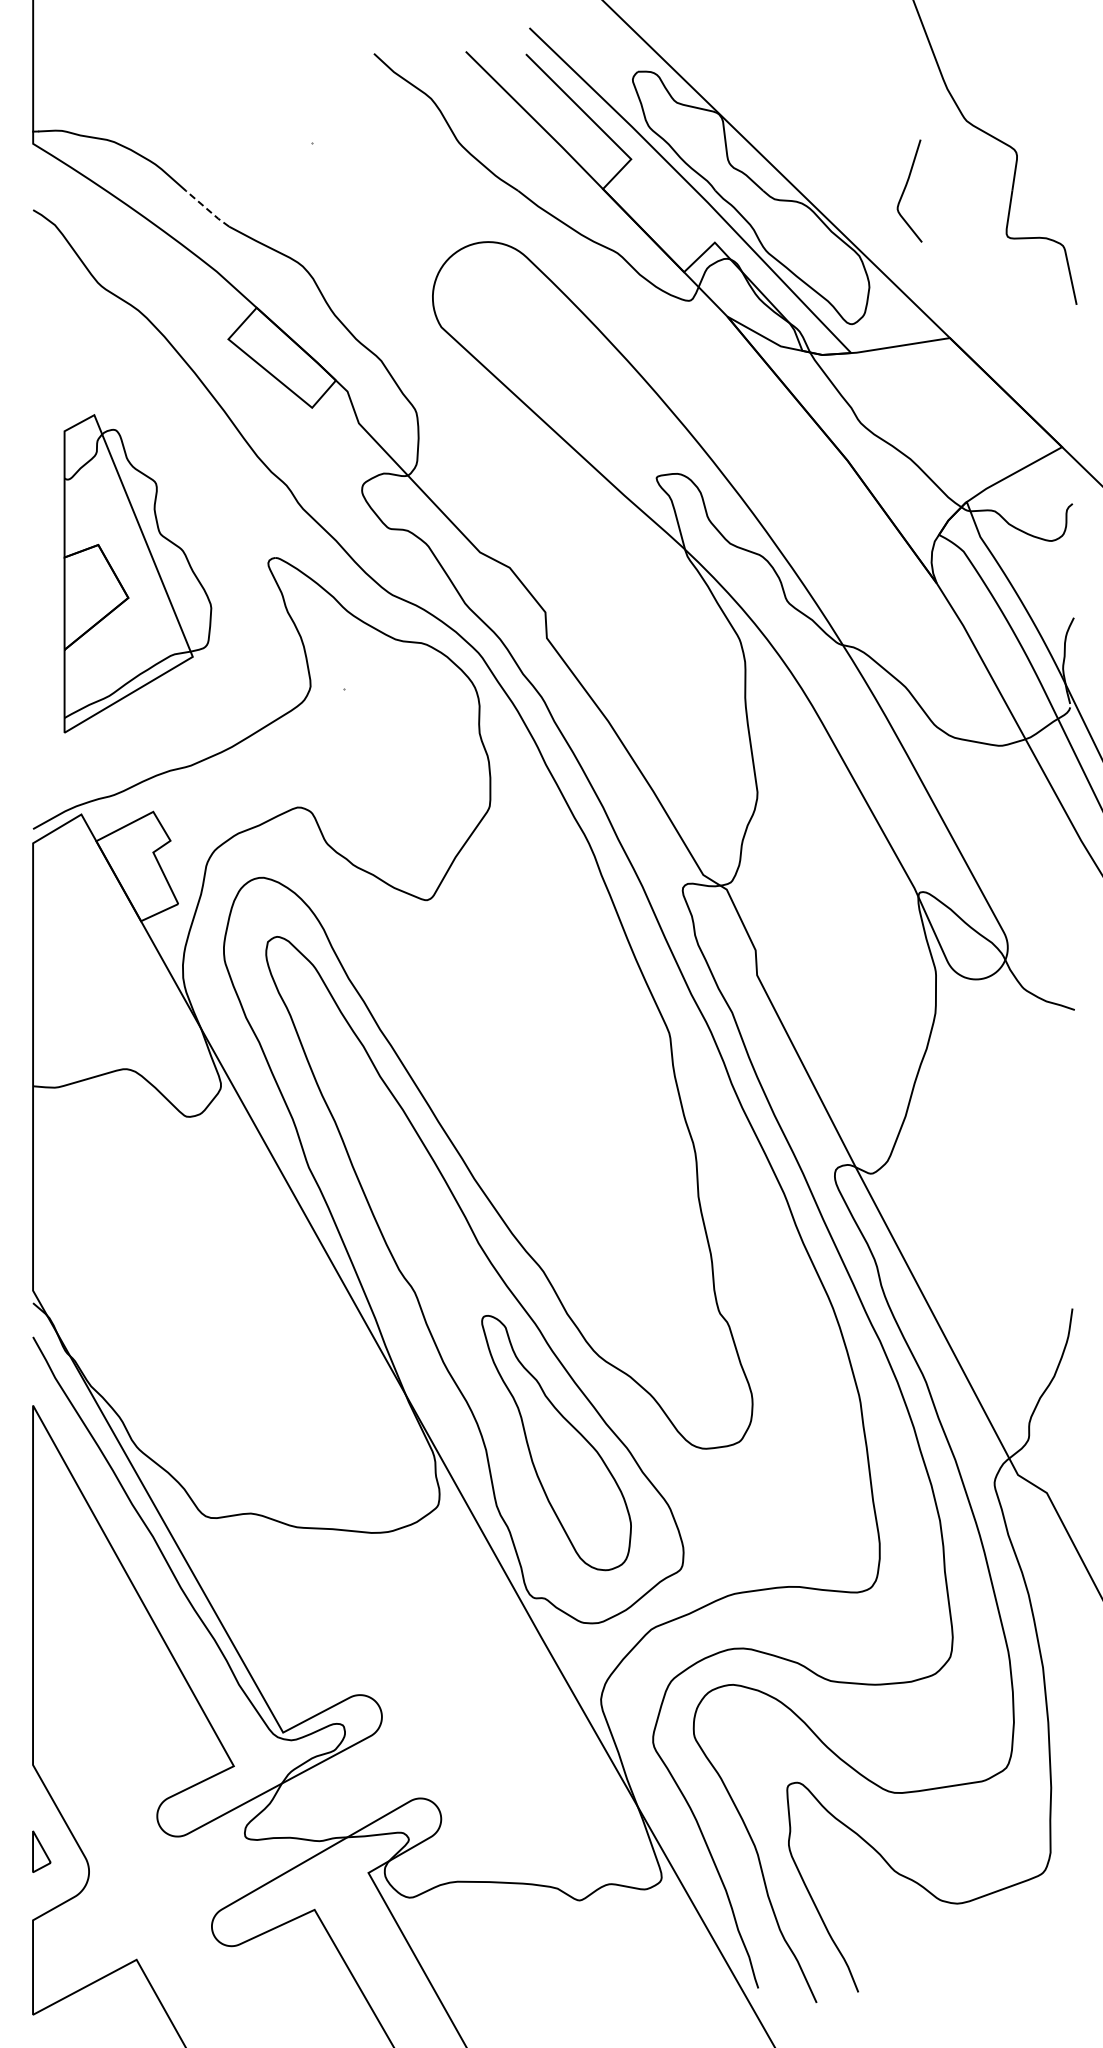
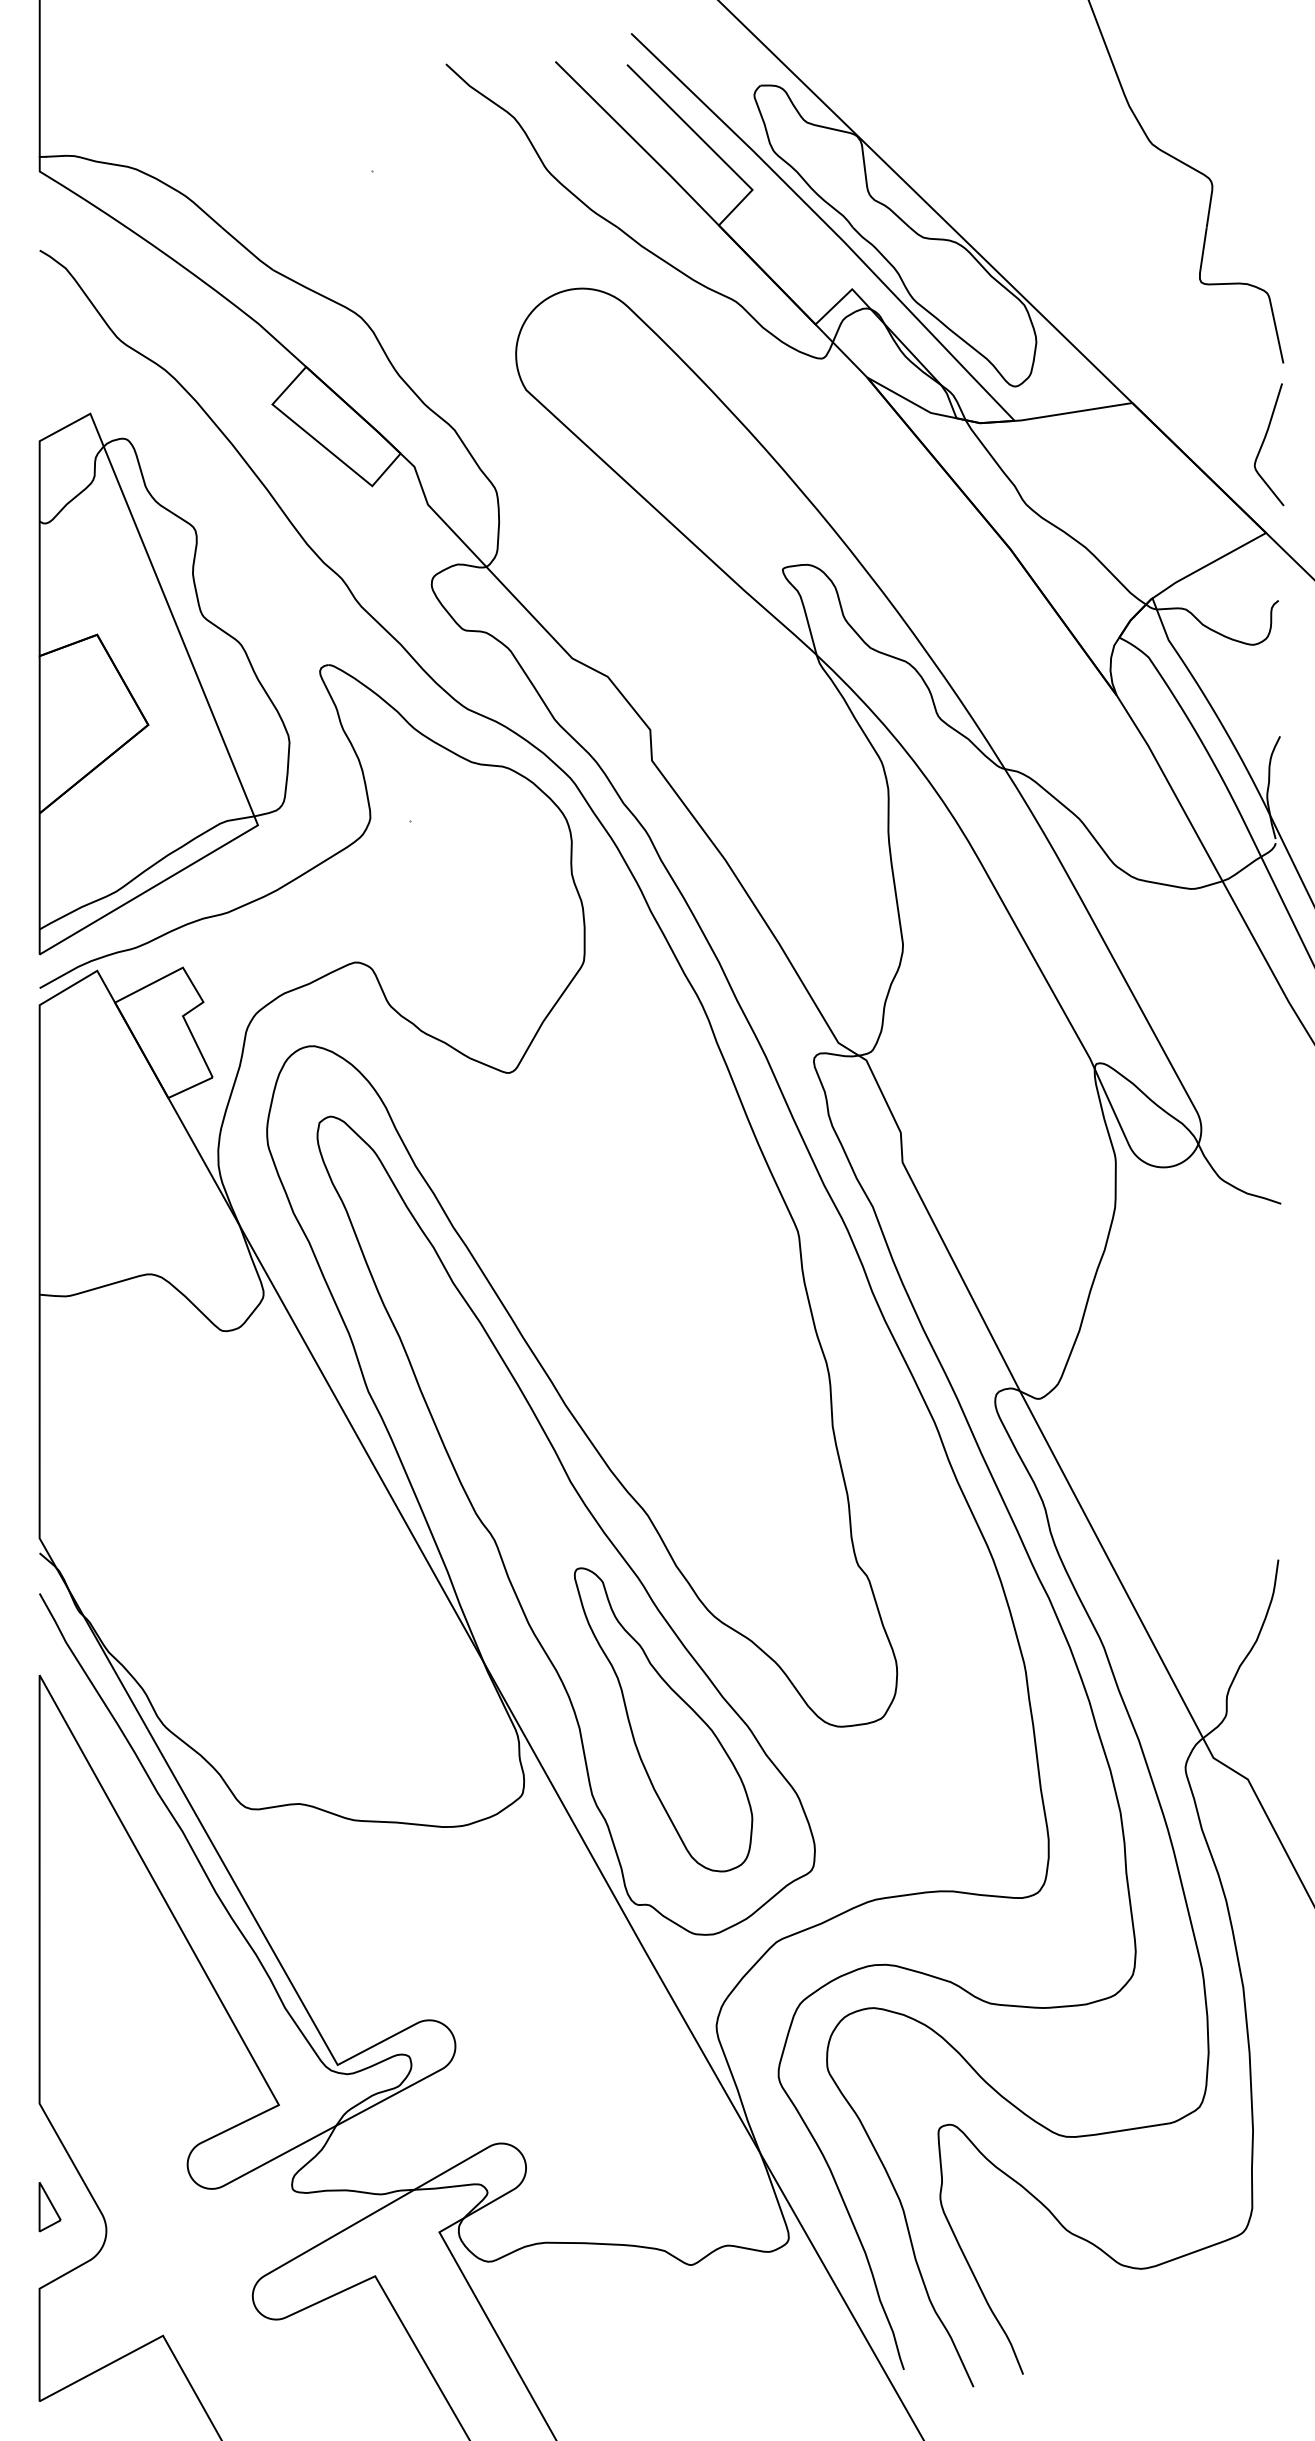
curve: (905, 189) -> (1264, 442), moved
line: (207, 209) -> (247, 249), dashed -> solid
part: (137, 573) -> (164, 683), size x1.43

